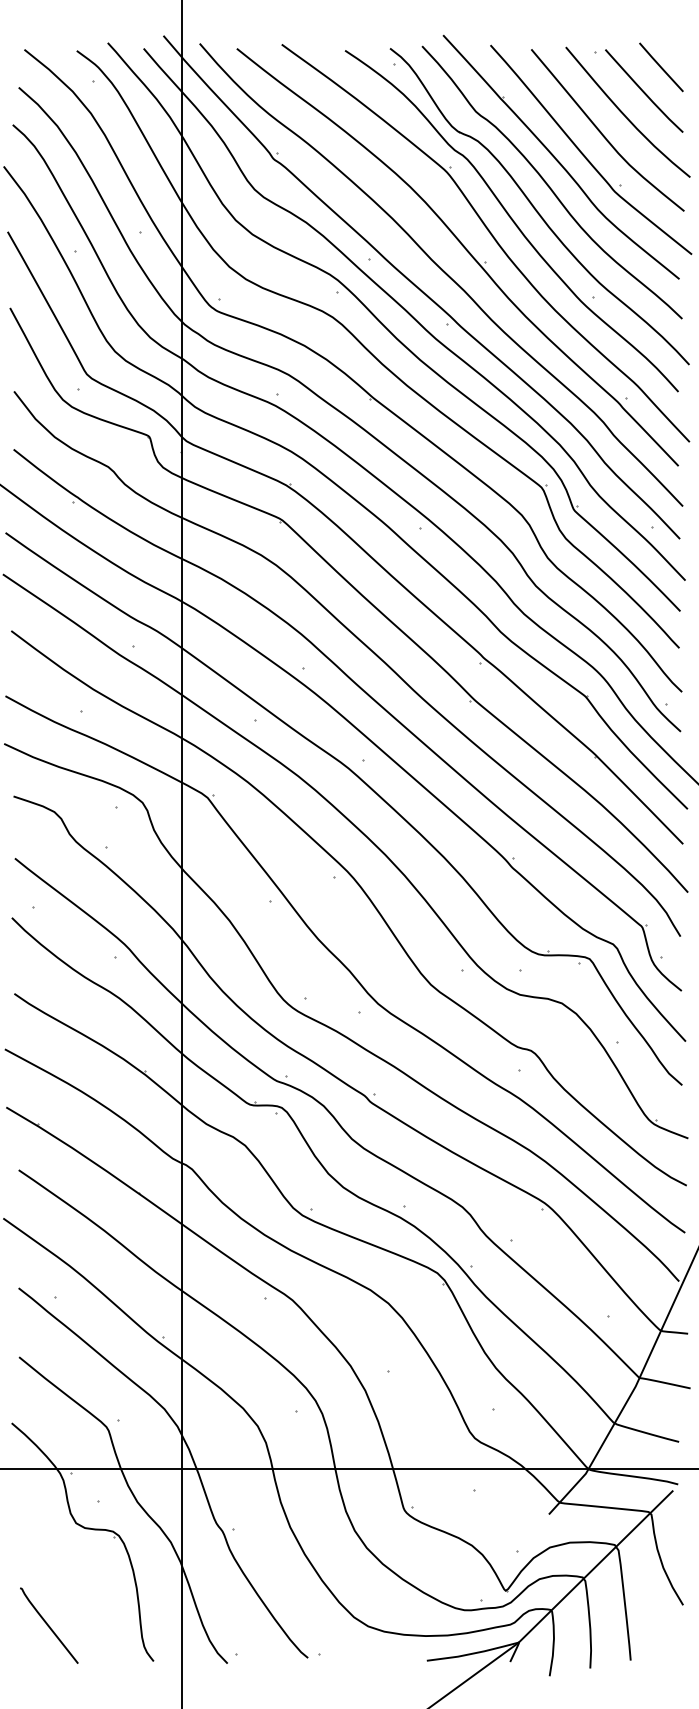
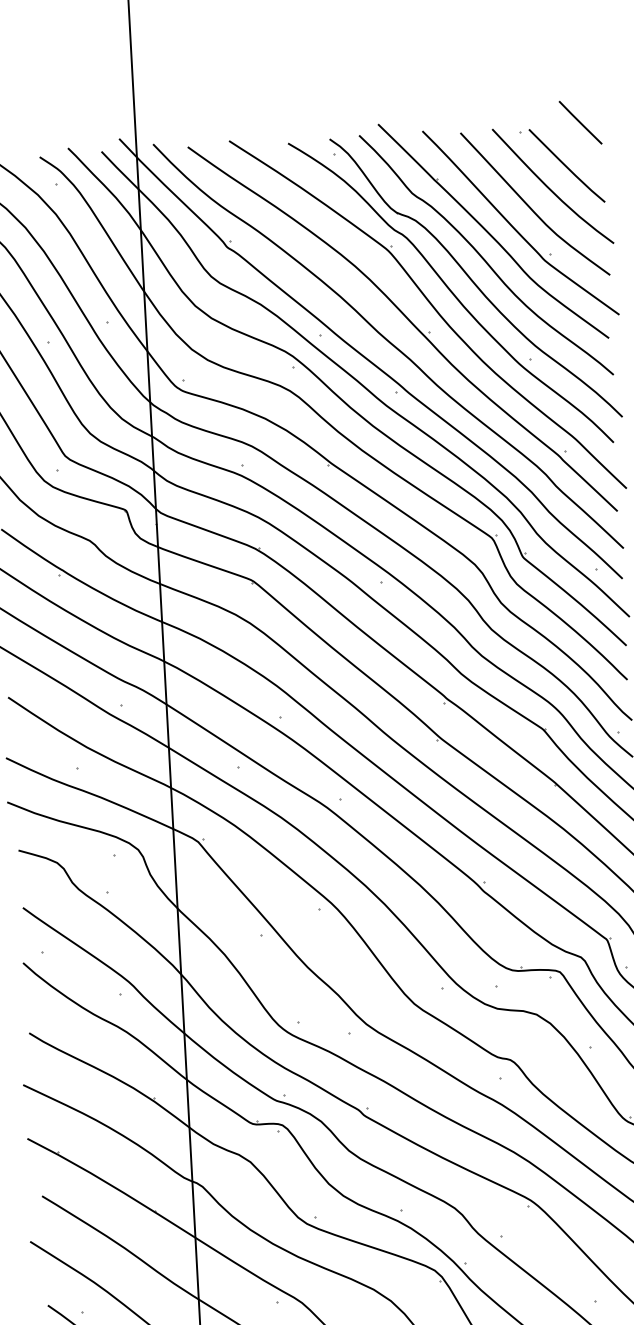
line: (661, 67) -> (580, 122), moved

